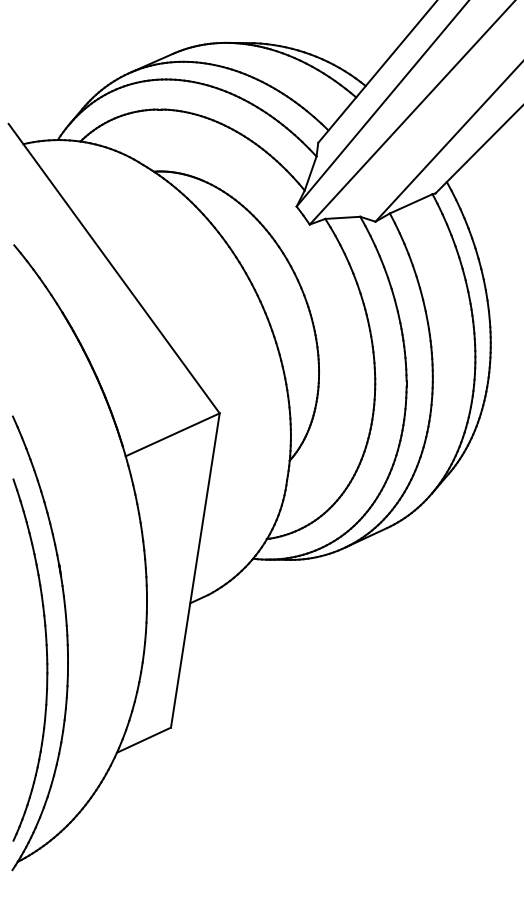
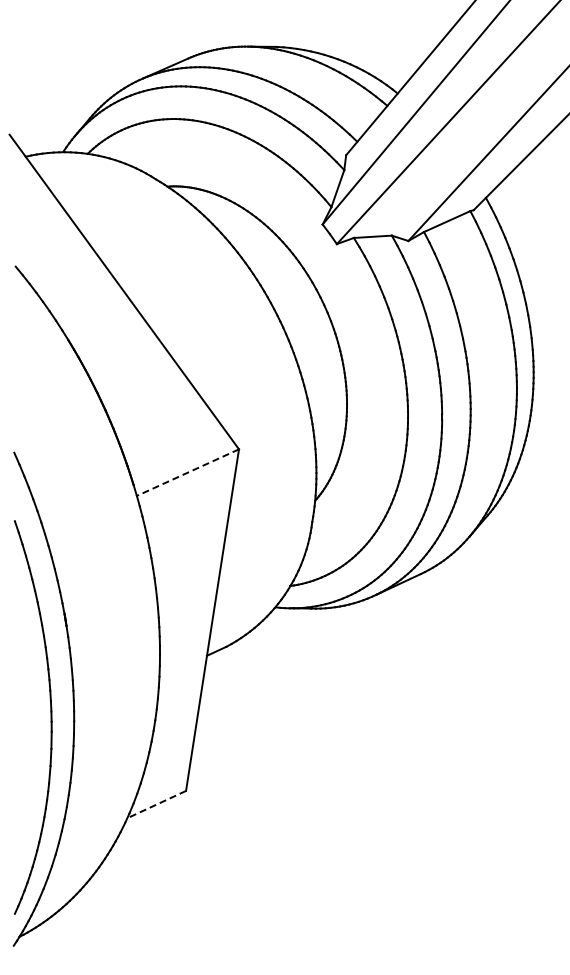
line: (172, 434) -> (187, 472), solid -> dashed
line: (143, 740) -> (156, 804), solid -> dashed

